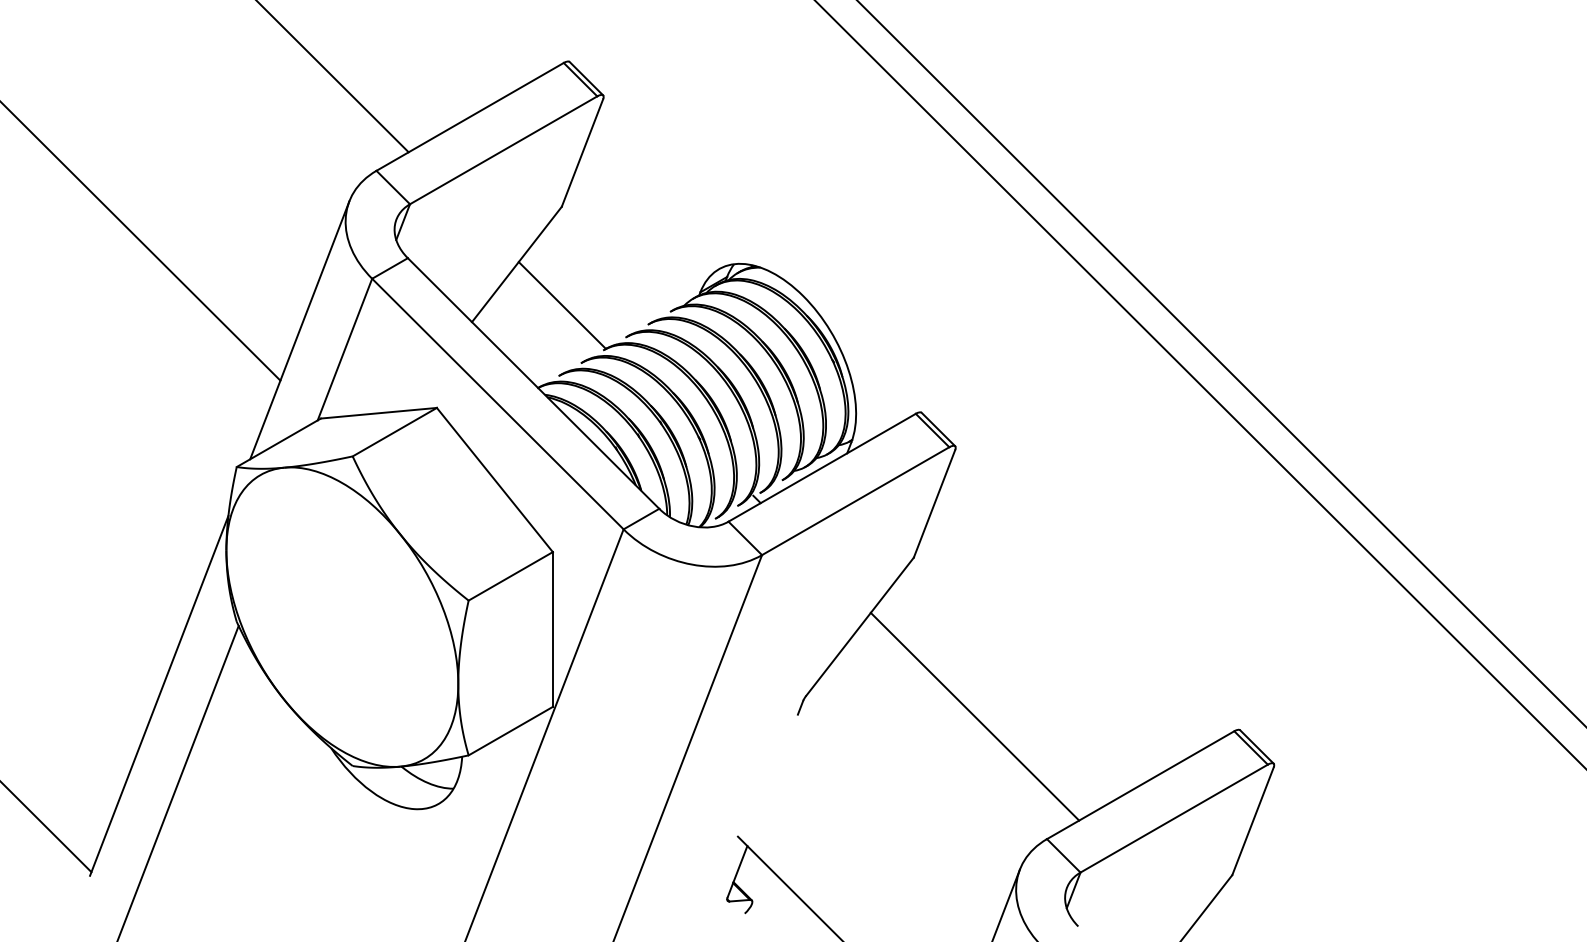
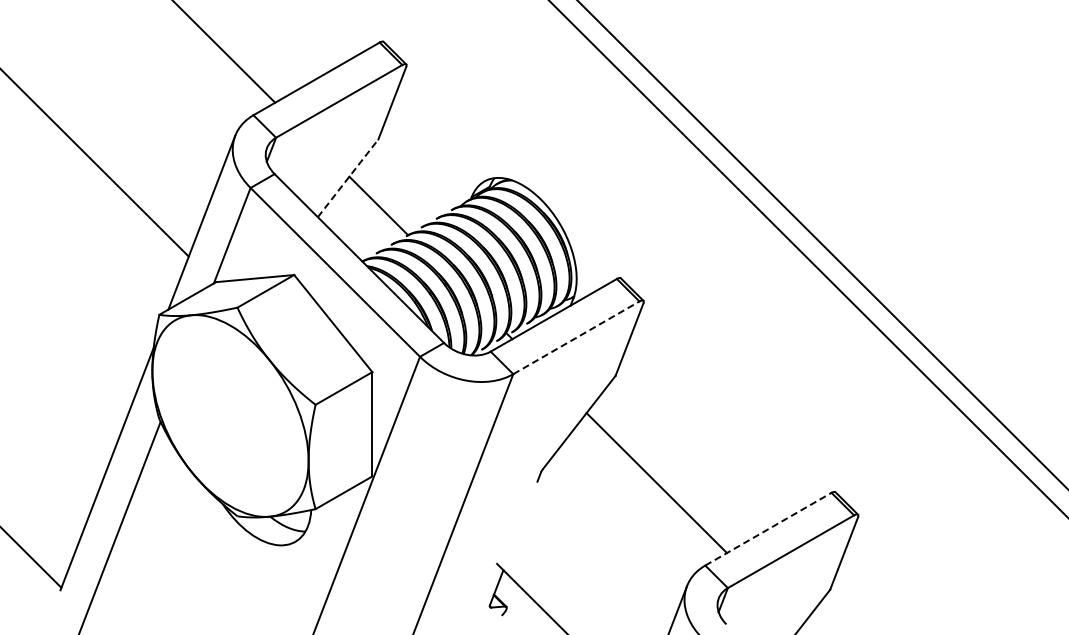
line: (517, 263) -> (348, 177), solid -> dashed
line: (855, 500) -> (576, 337), solid -> dashed
line: (1140, 785) -> (768, 529), solid -> dashed

